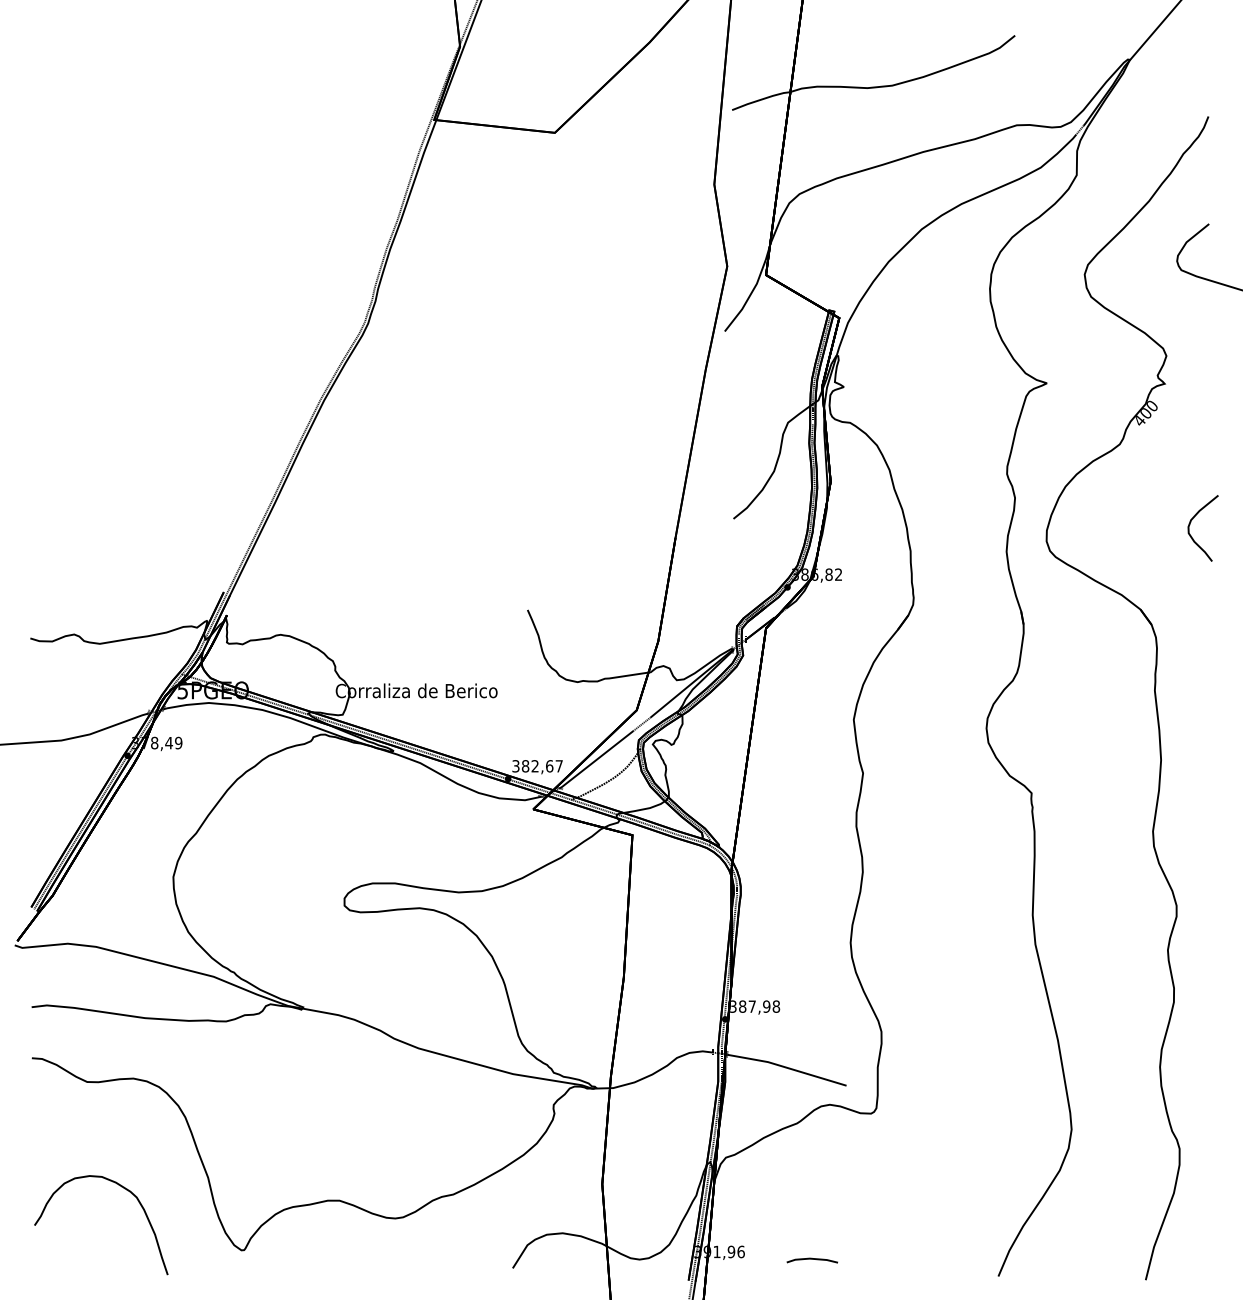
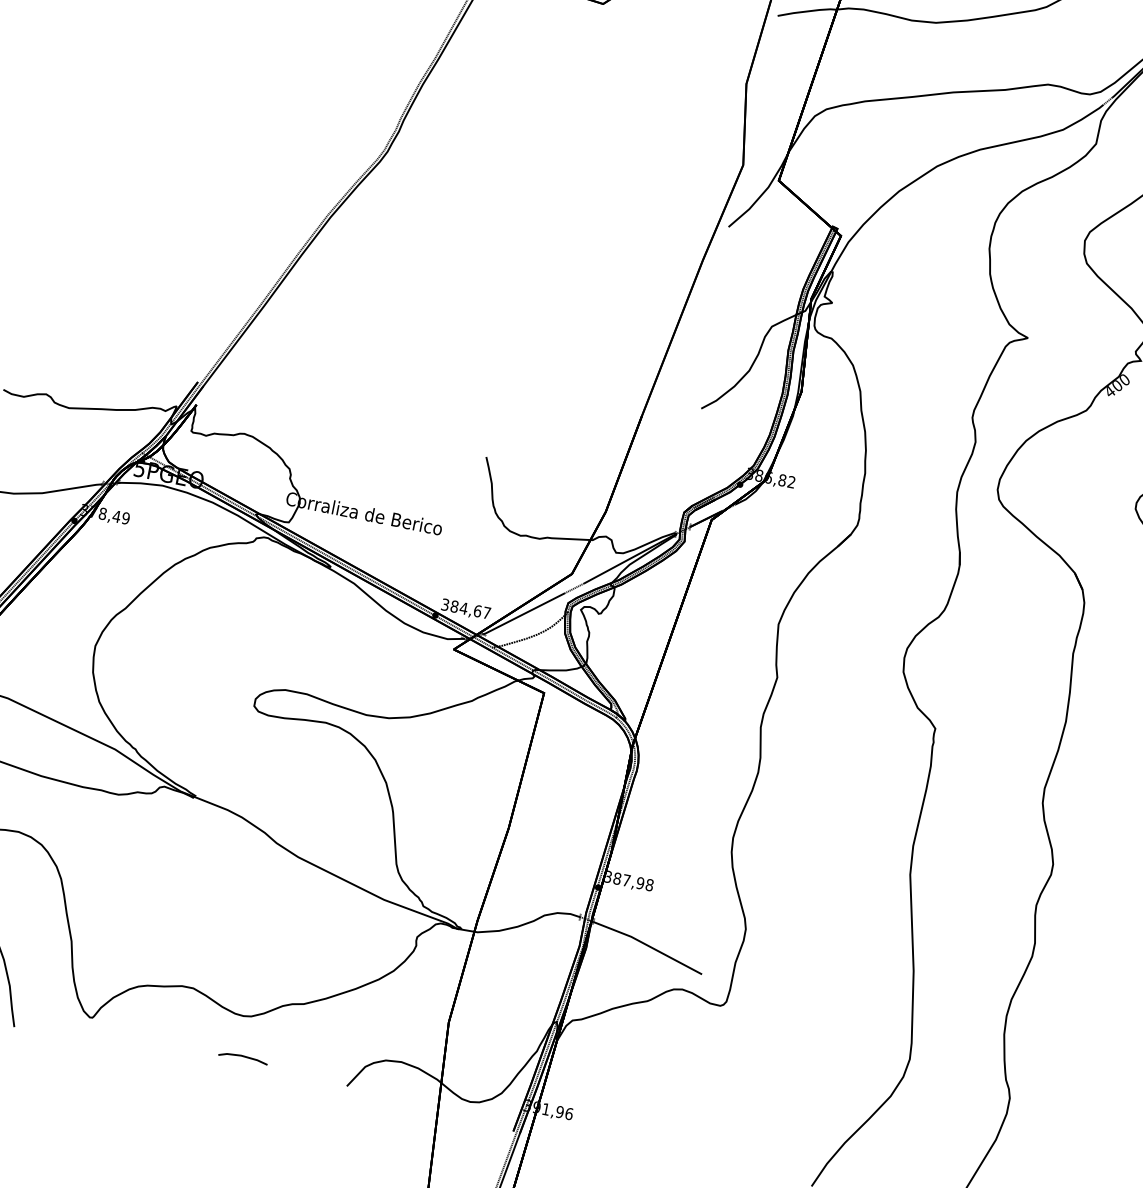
text: (535, 766) -> (464, 608), 382,67 -> 384,67
line: (811, 1259) -> (242, 1056), moved

